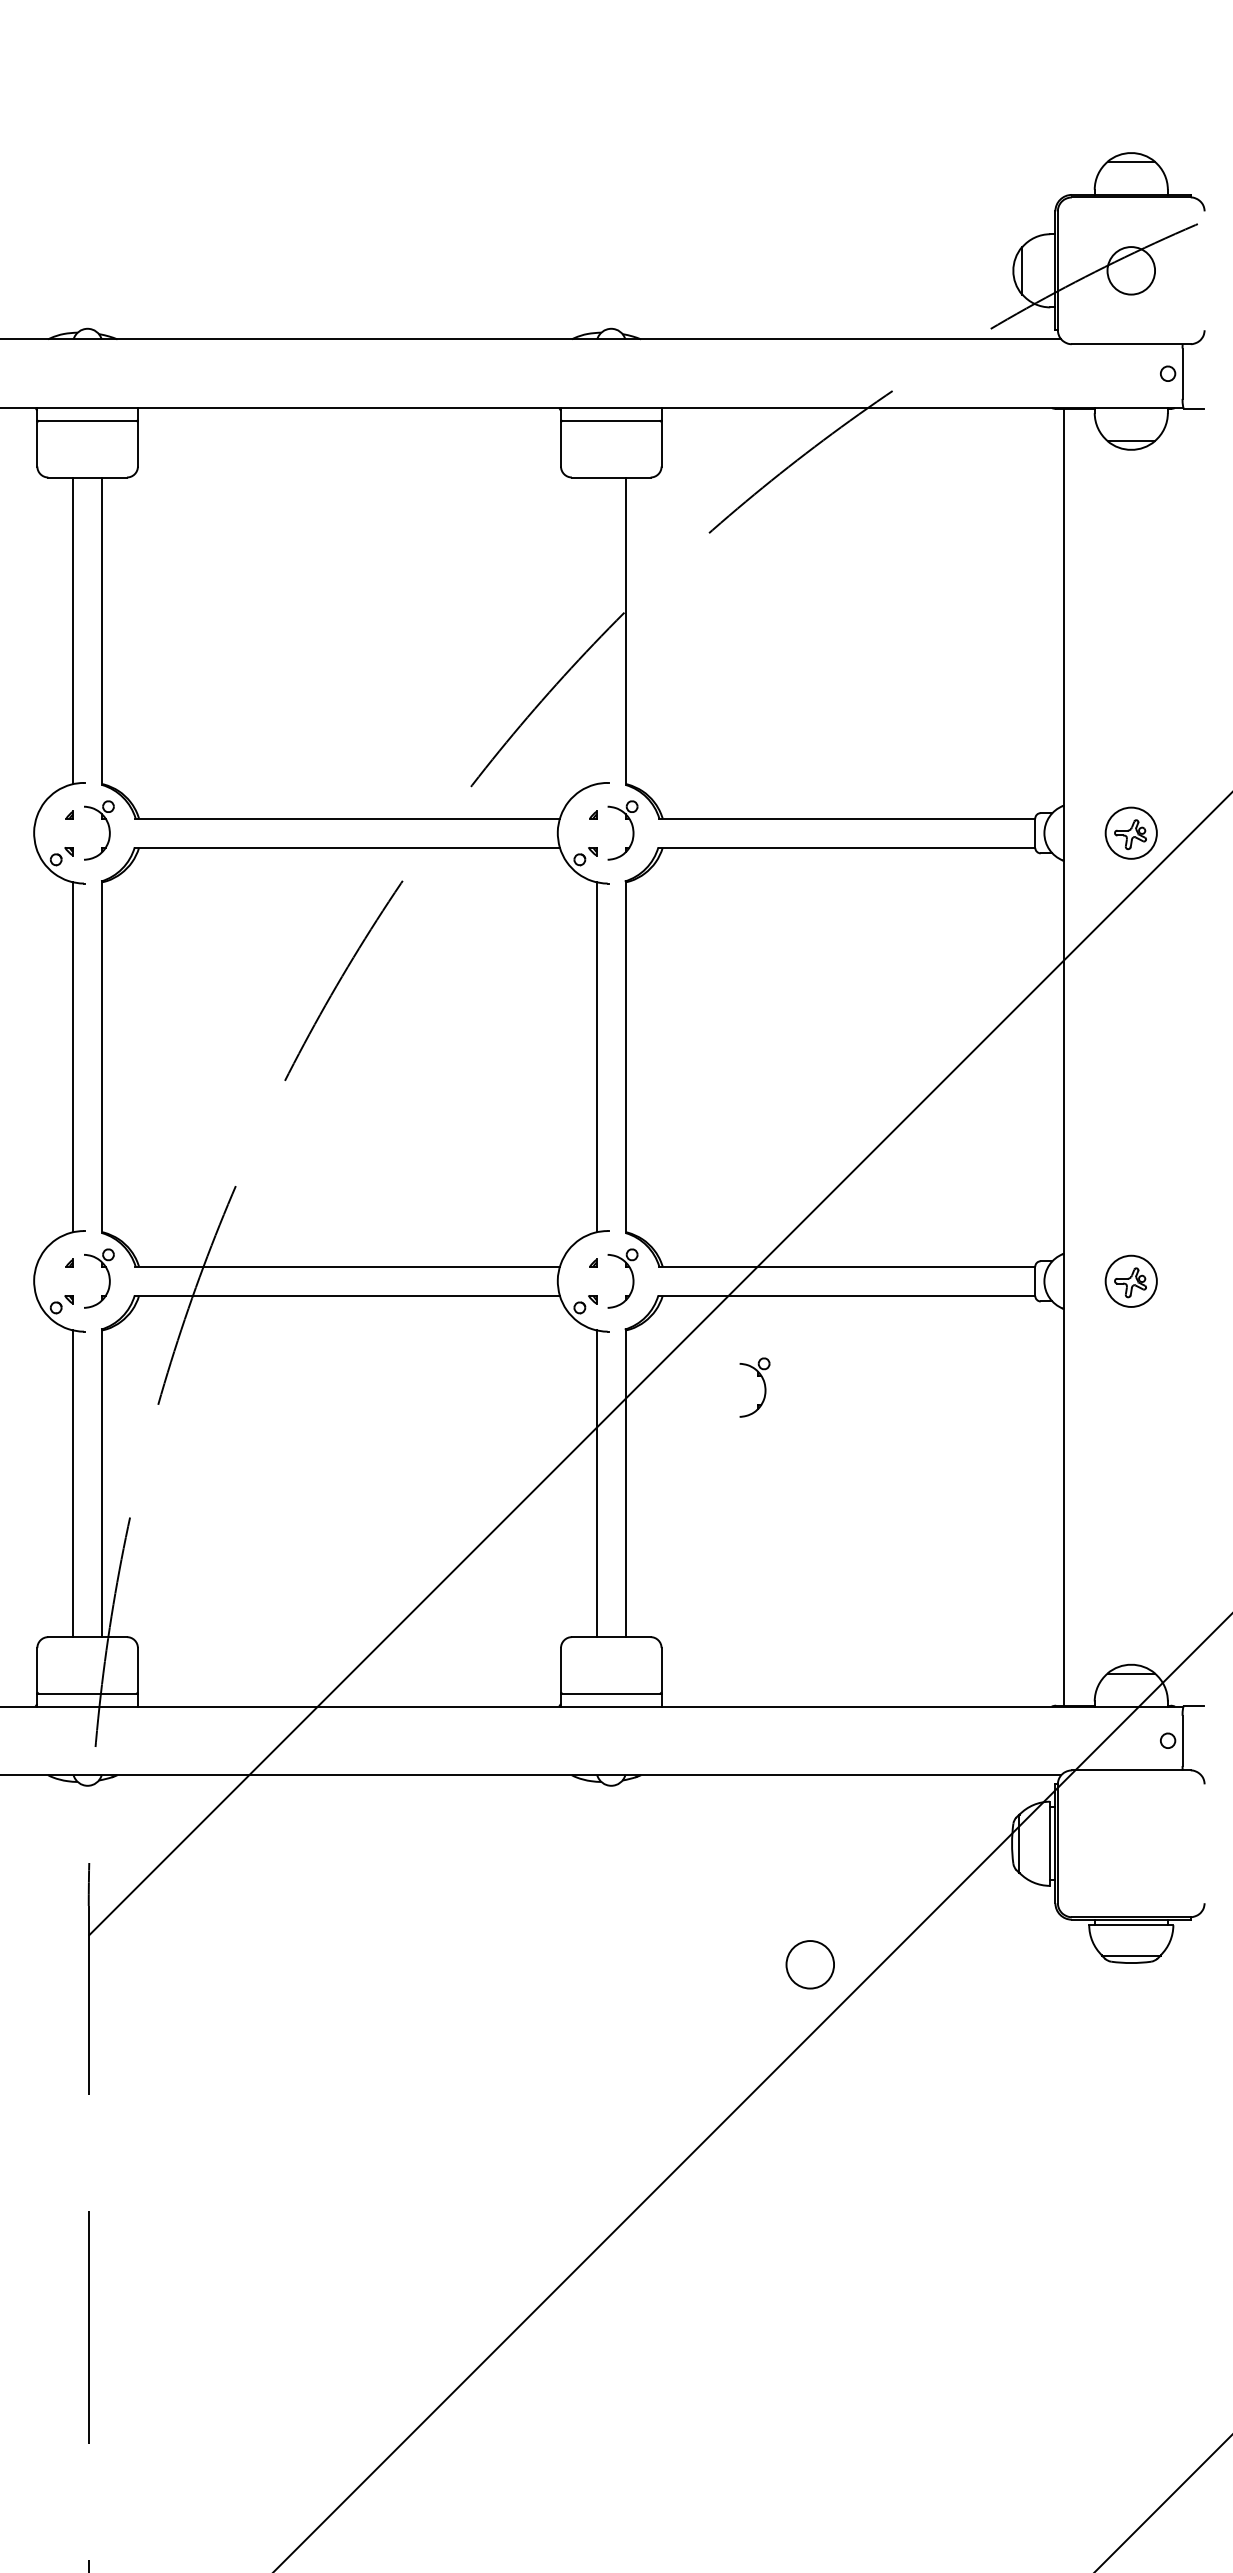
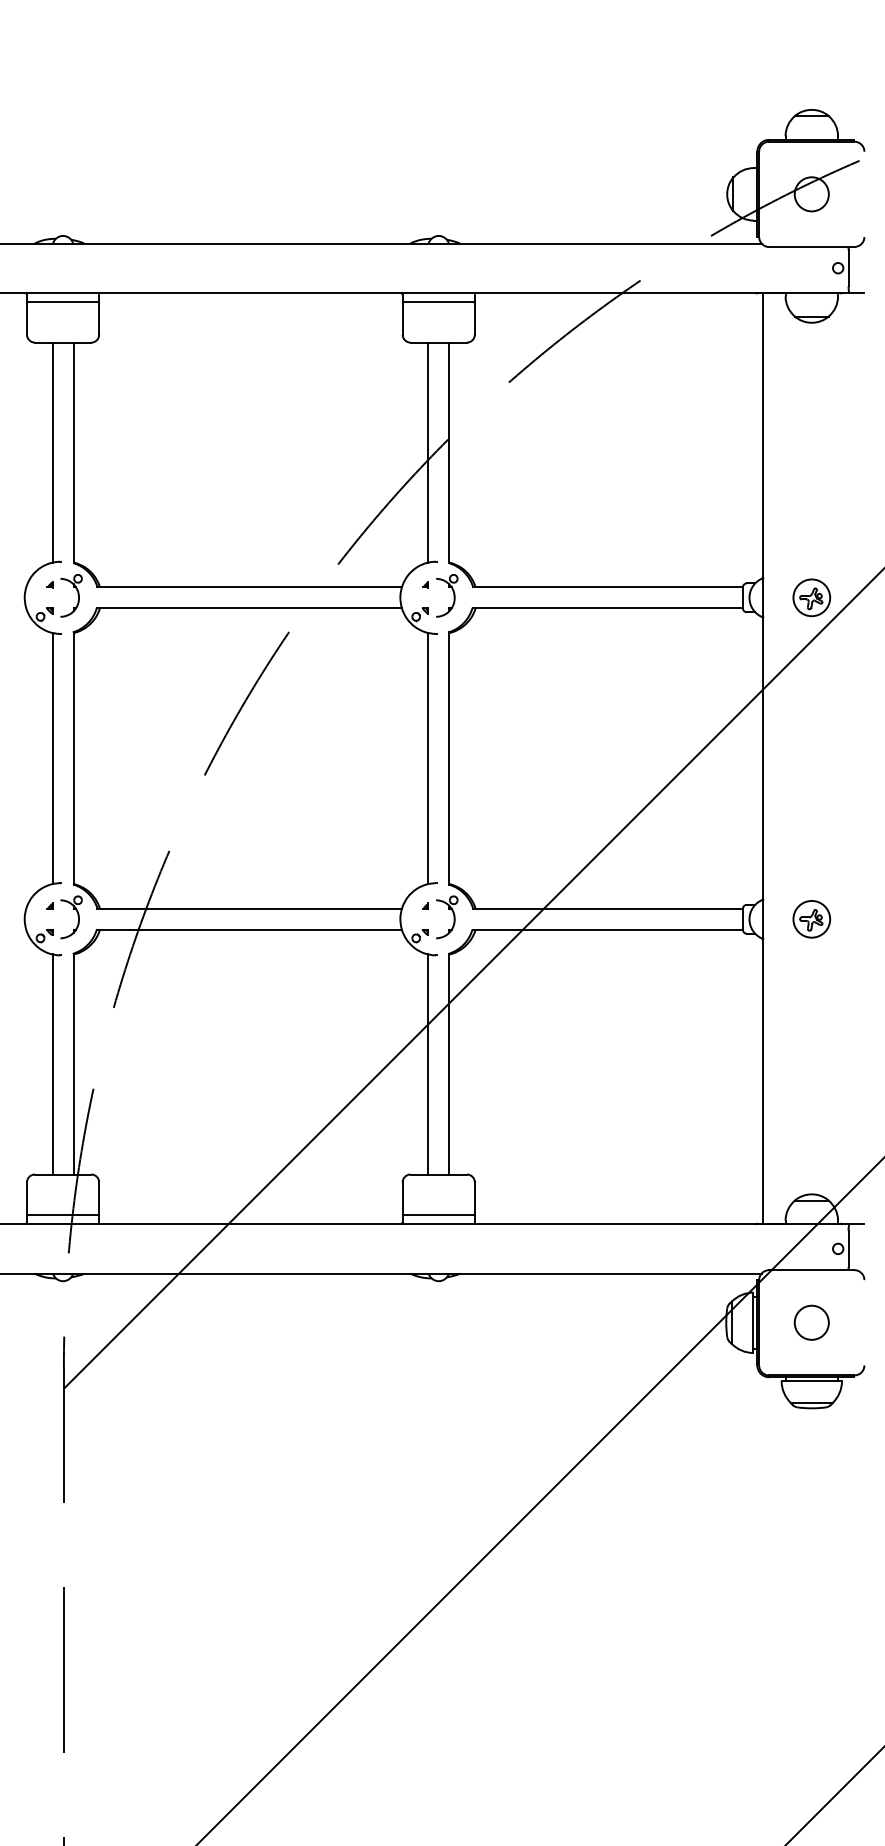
line: (596, 630) -> (428, 452), added
part: (763, 1383) -> (547, 992), removed
circle: (809, 1964) -> (811, 1322), moved

